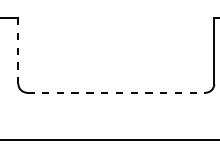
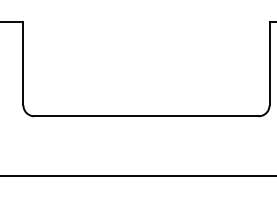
line: (18, 51) -> (23, 64), dashed -> solid
line: (117, 92) -> (147, 116), dashed -> solid

